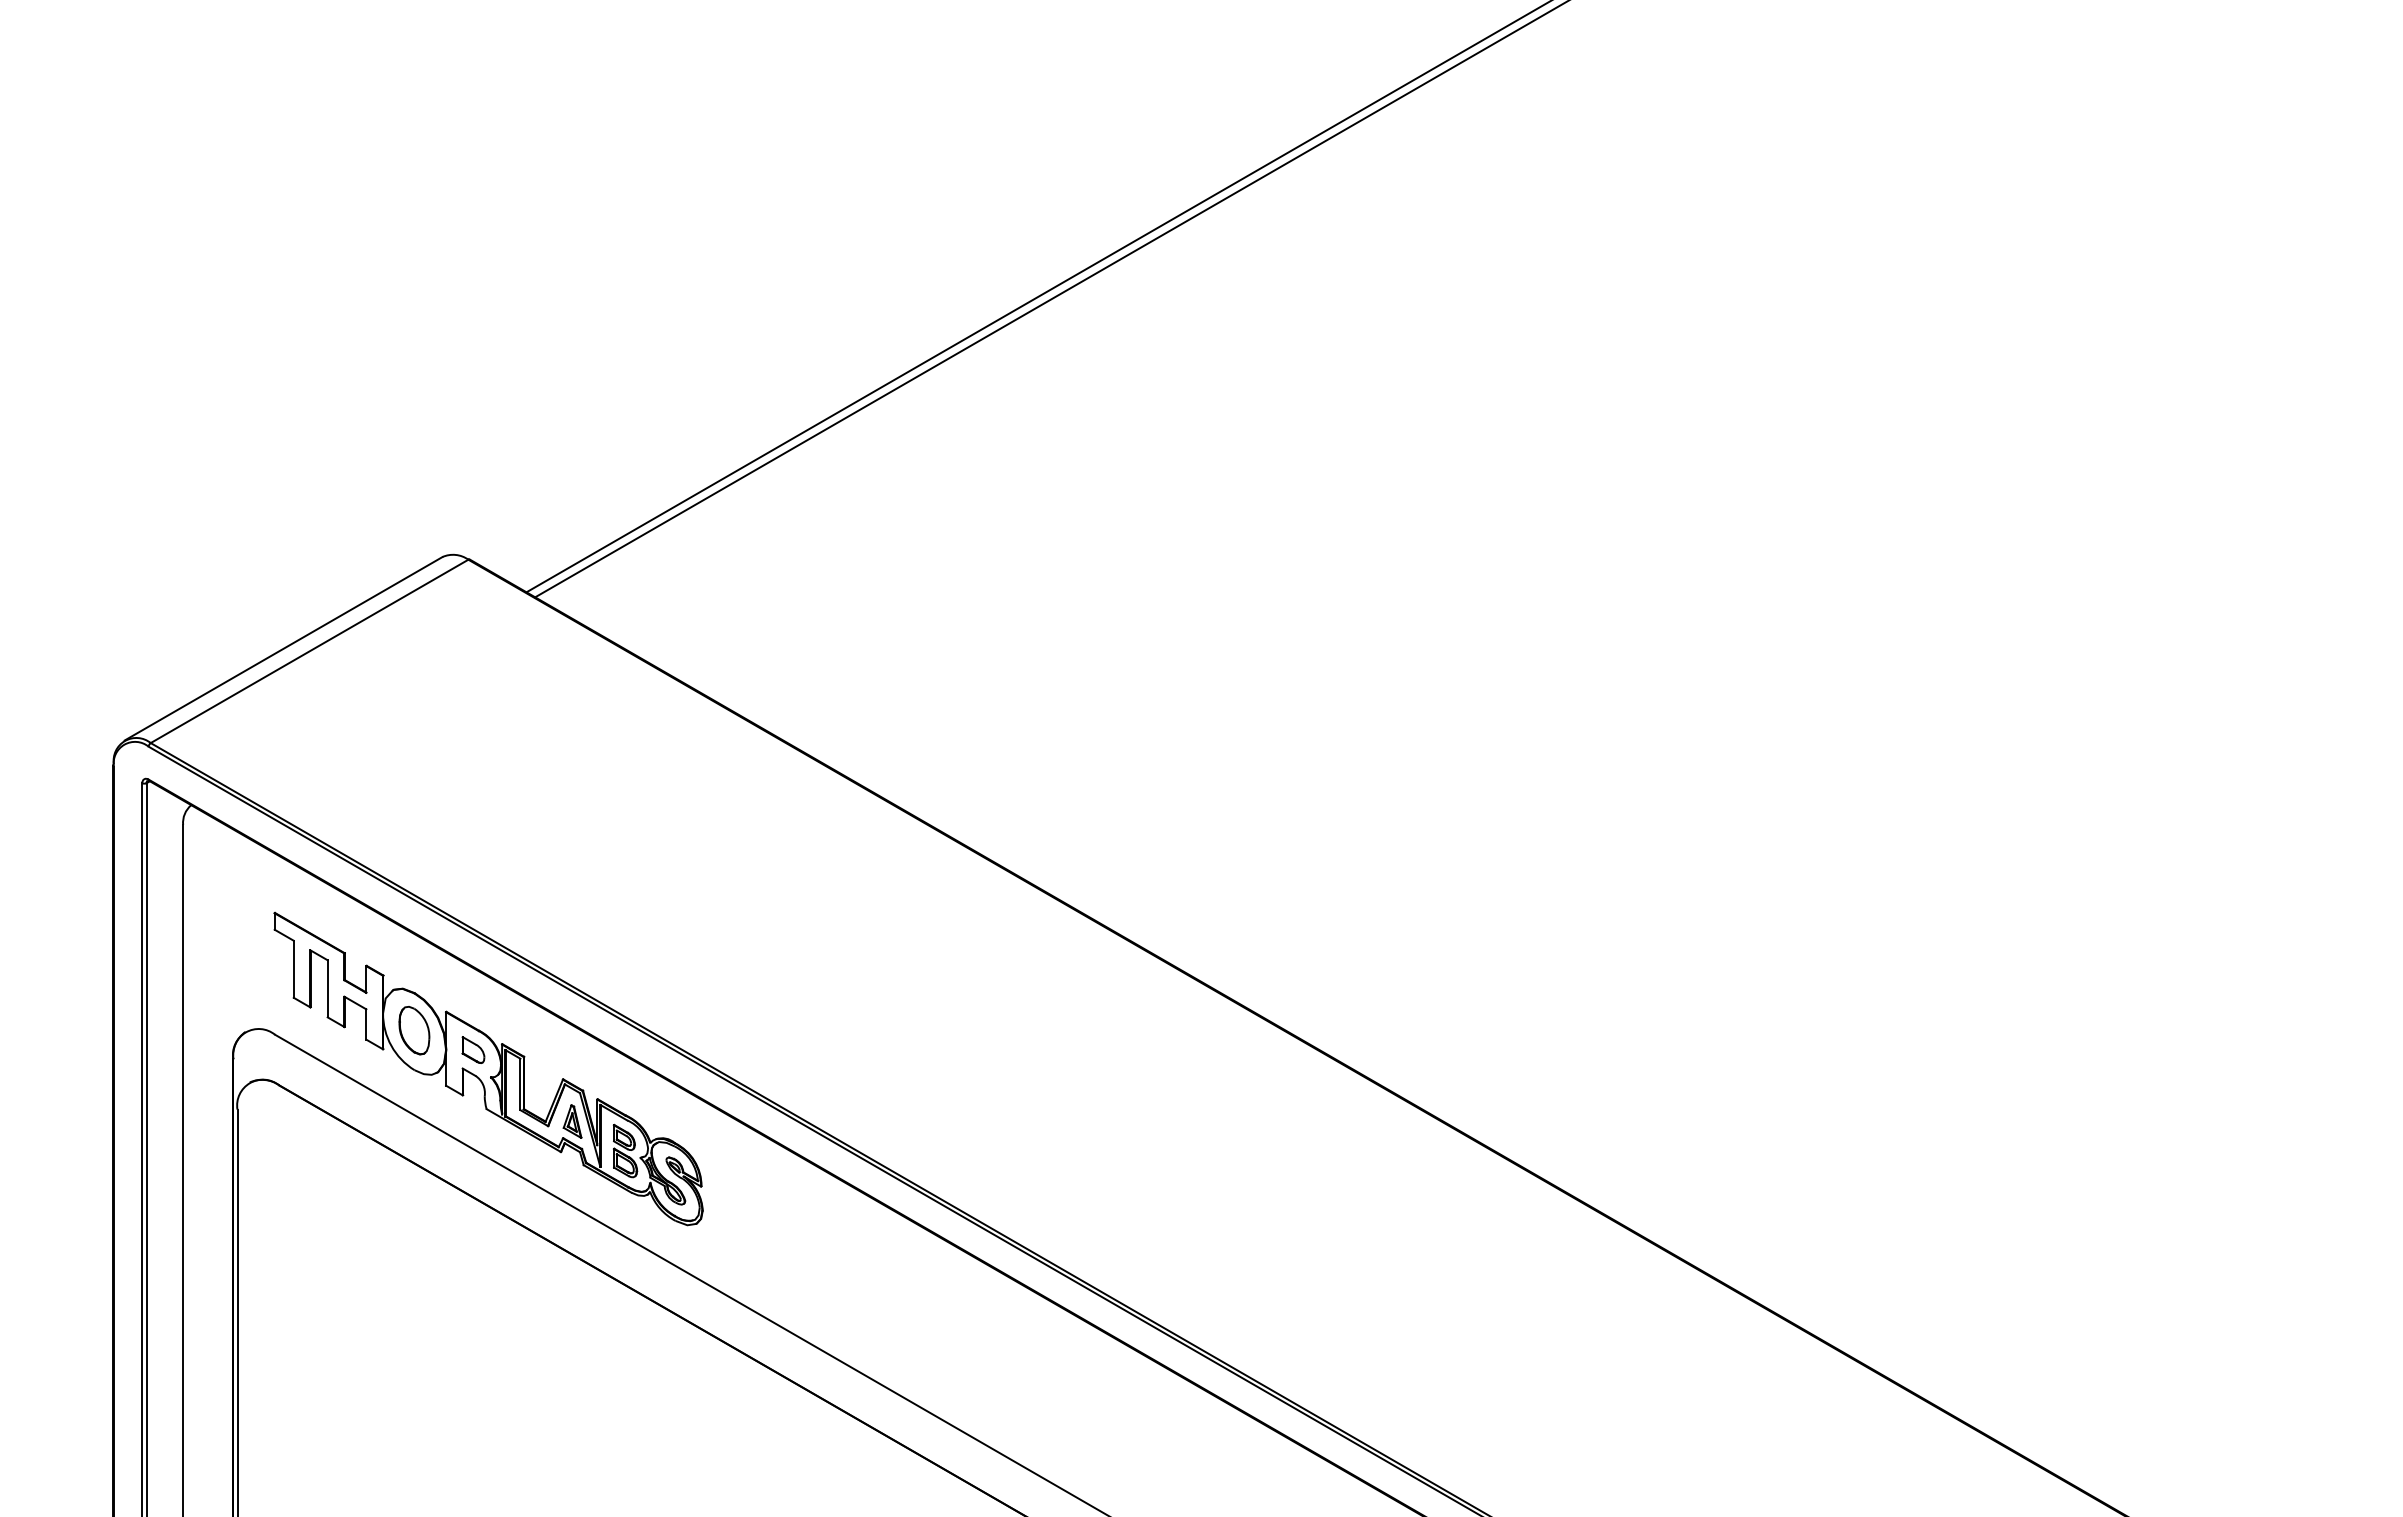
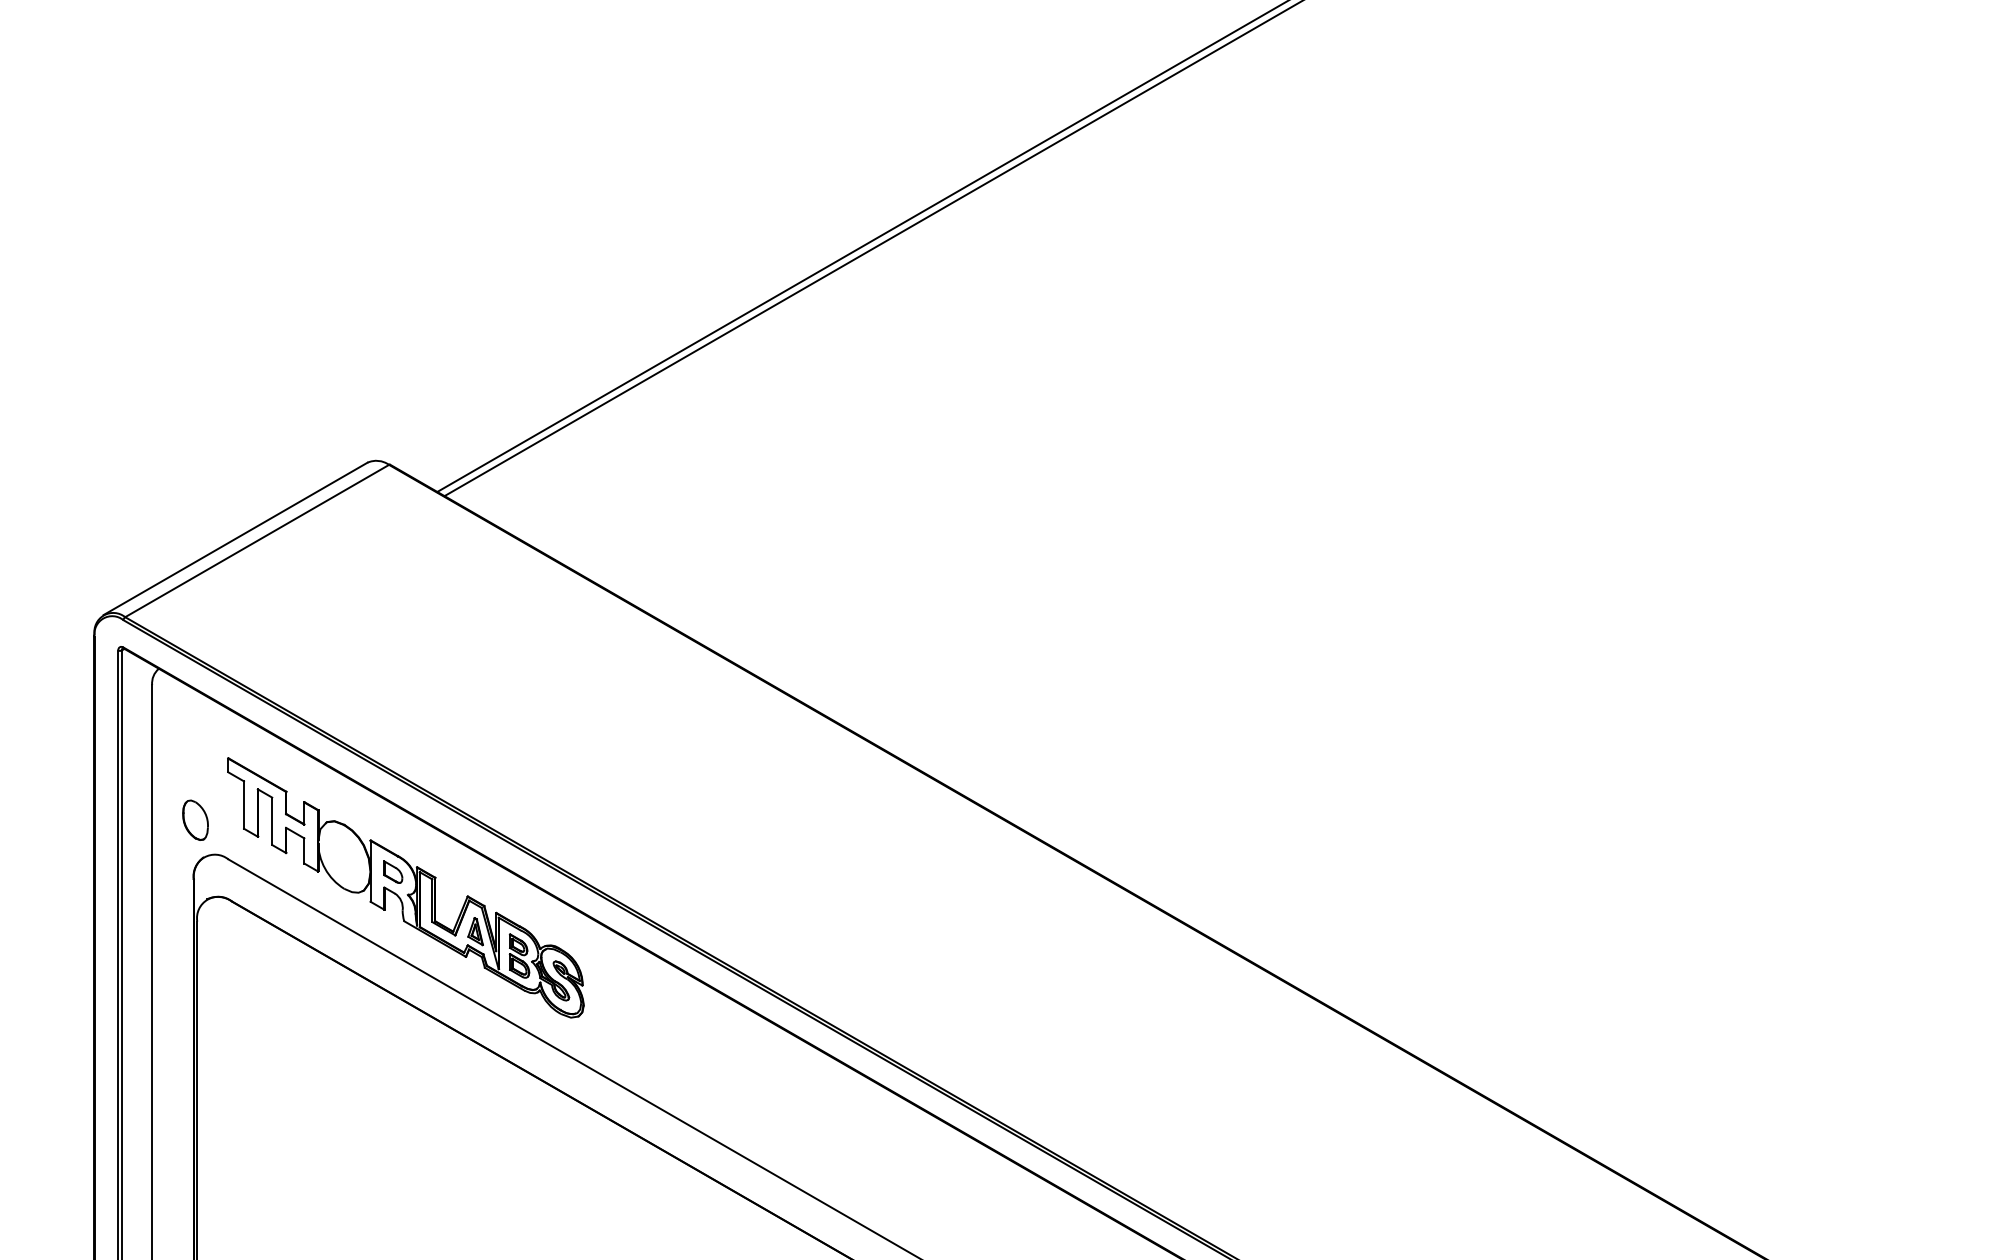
part: (414, 1030) -> (195, 820), moved

